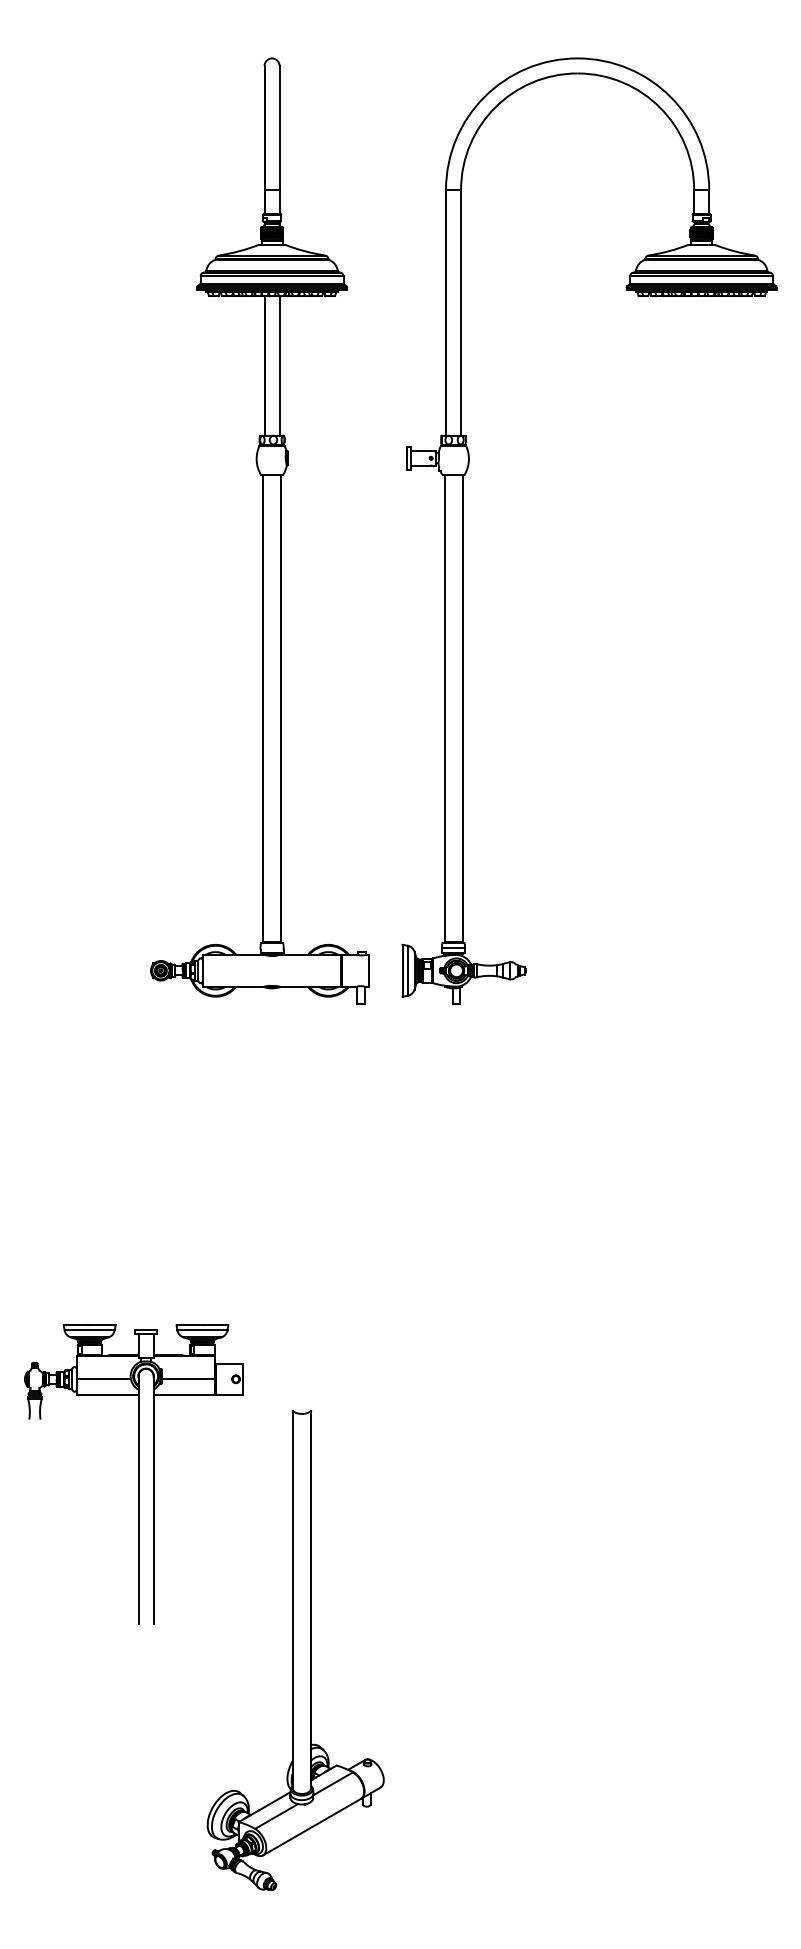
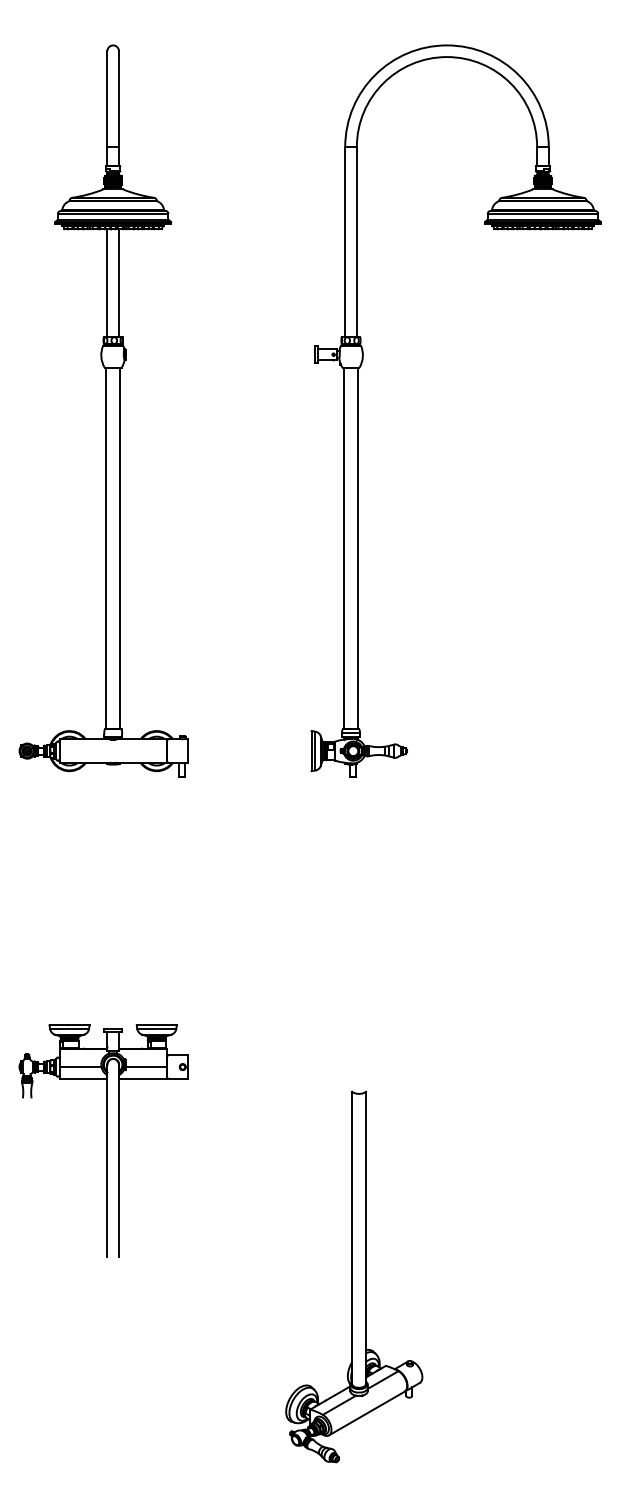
part: (259, 531) -> (103, 411), moved
part: (295, 1650) -> (354, 1276), moved

